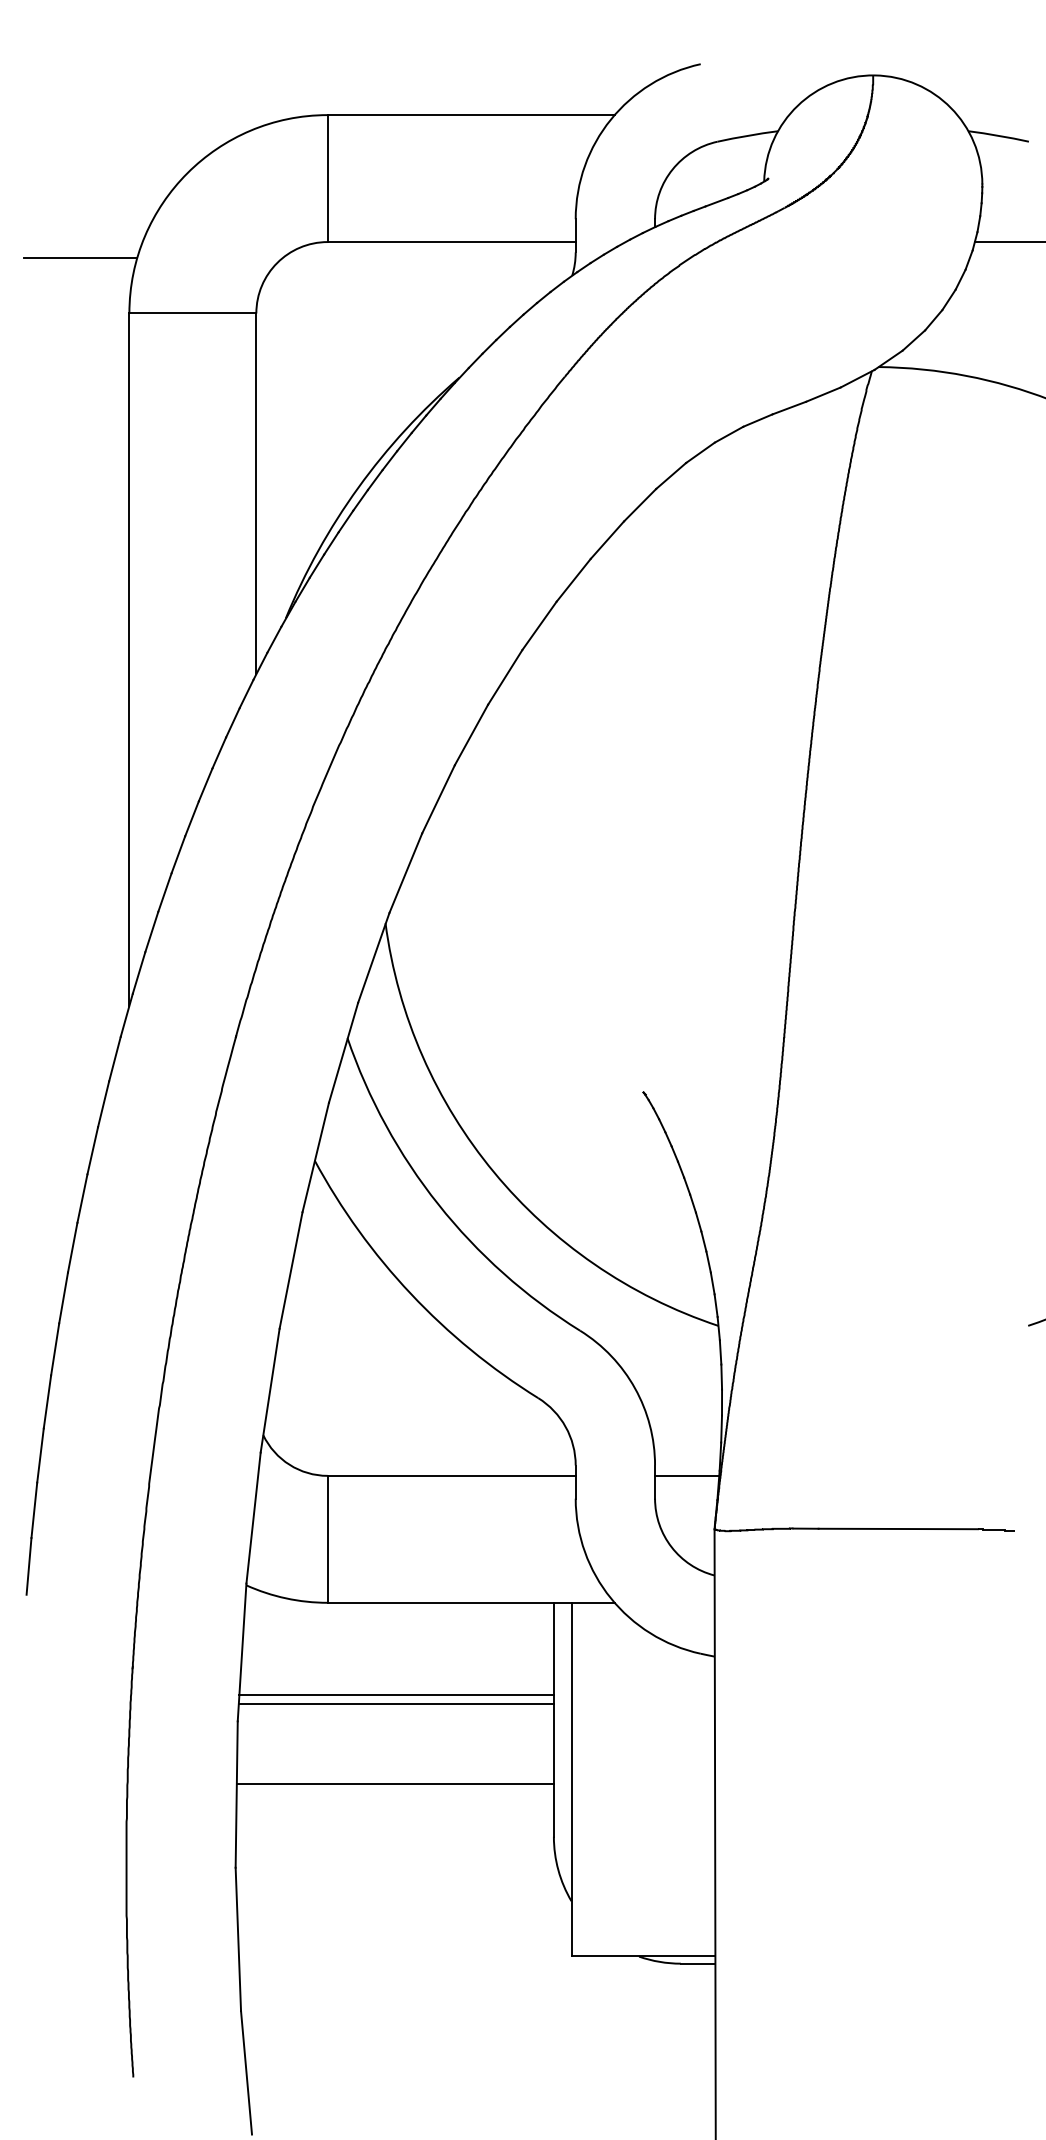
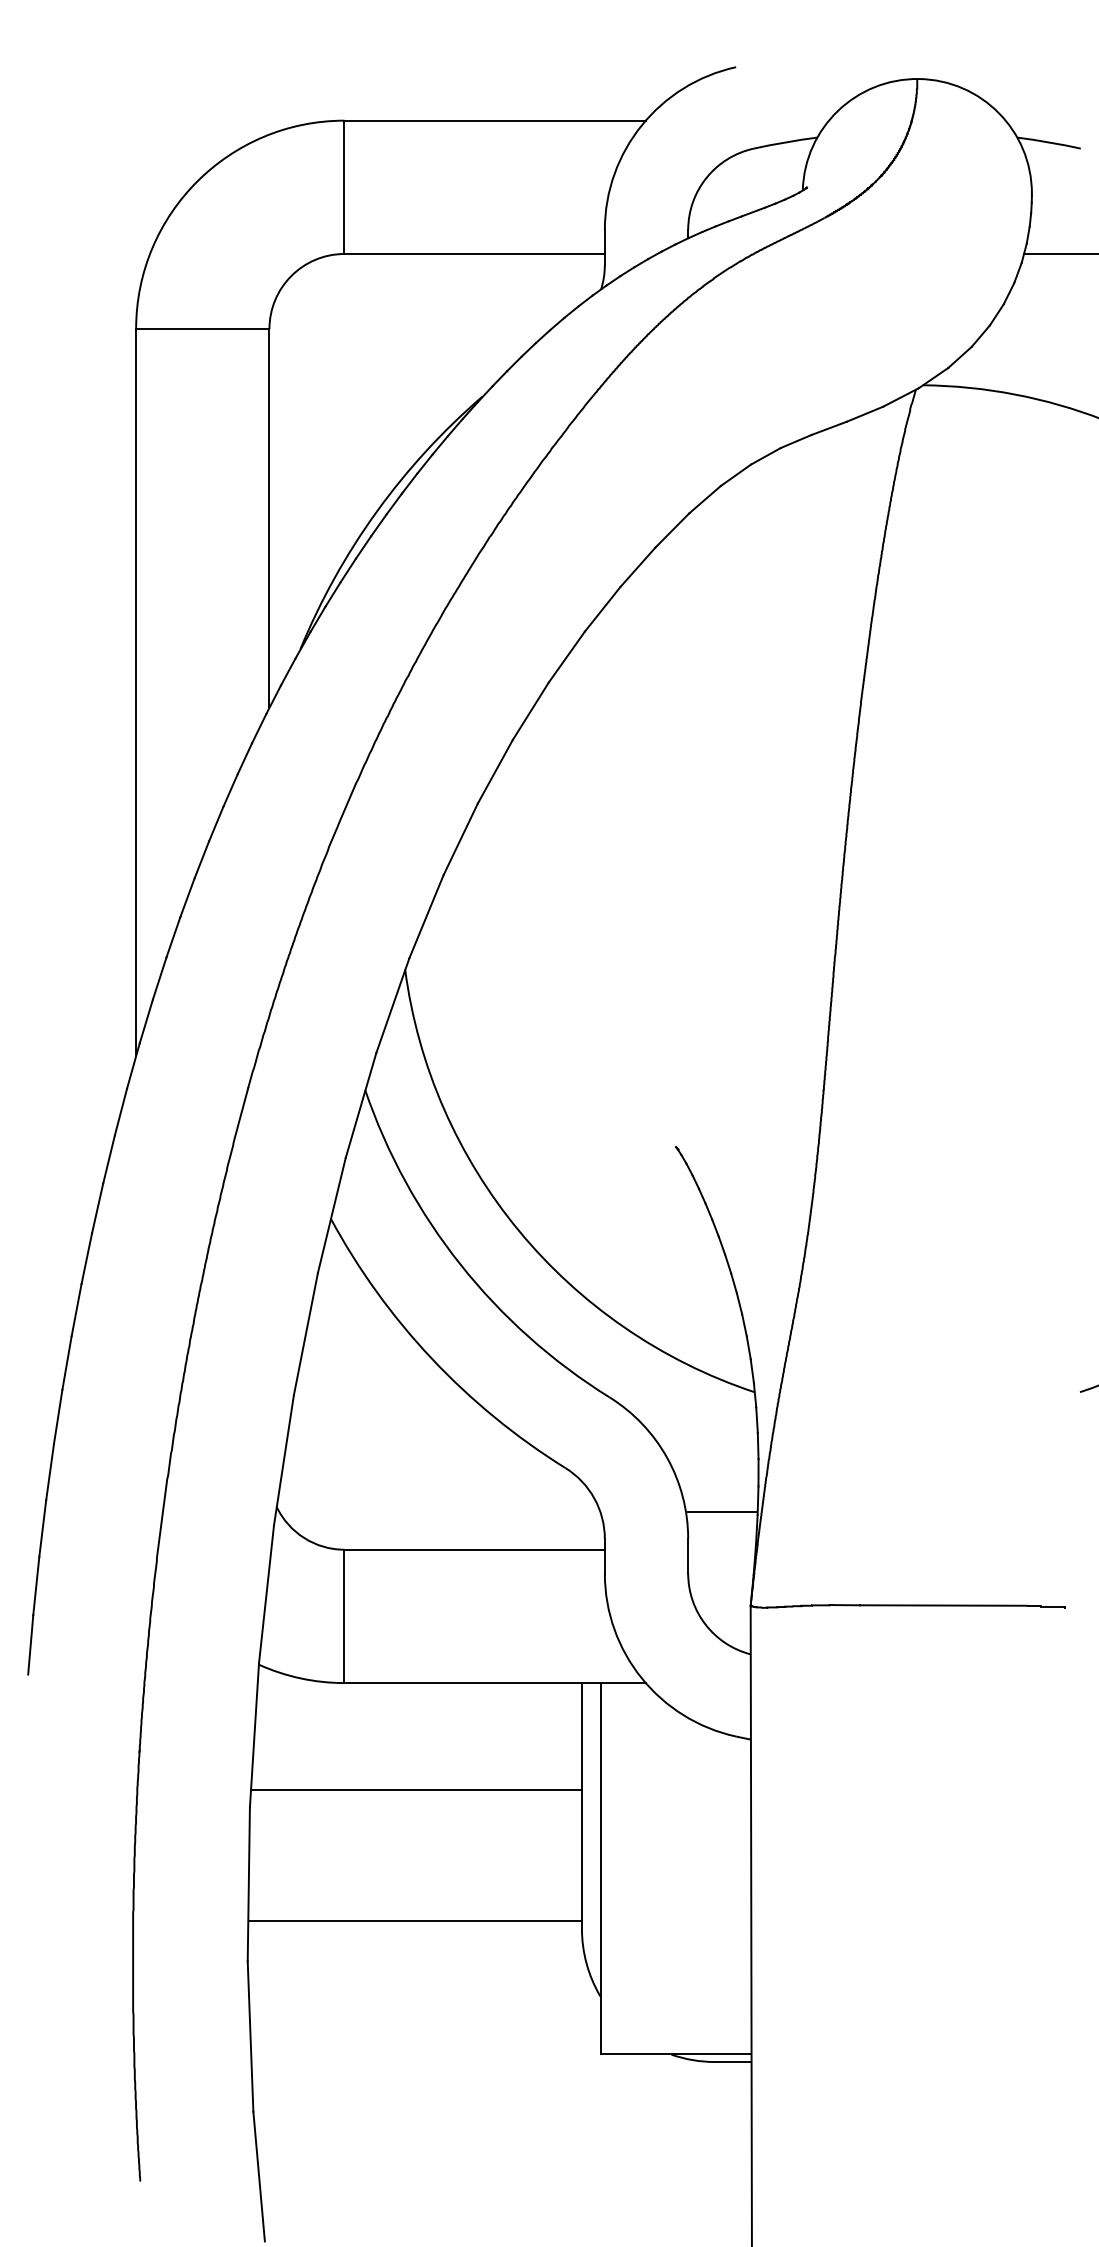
line: (80, 257) -> (84, 270), removed
line: (687, 1475) -> (722, 1511), moved
line: (396, 1695) -> (416, 1780), removed
line: (394, 1783) -> (414, 1921), moved

